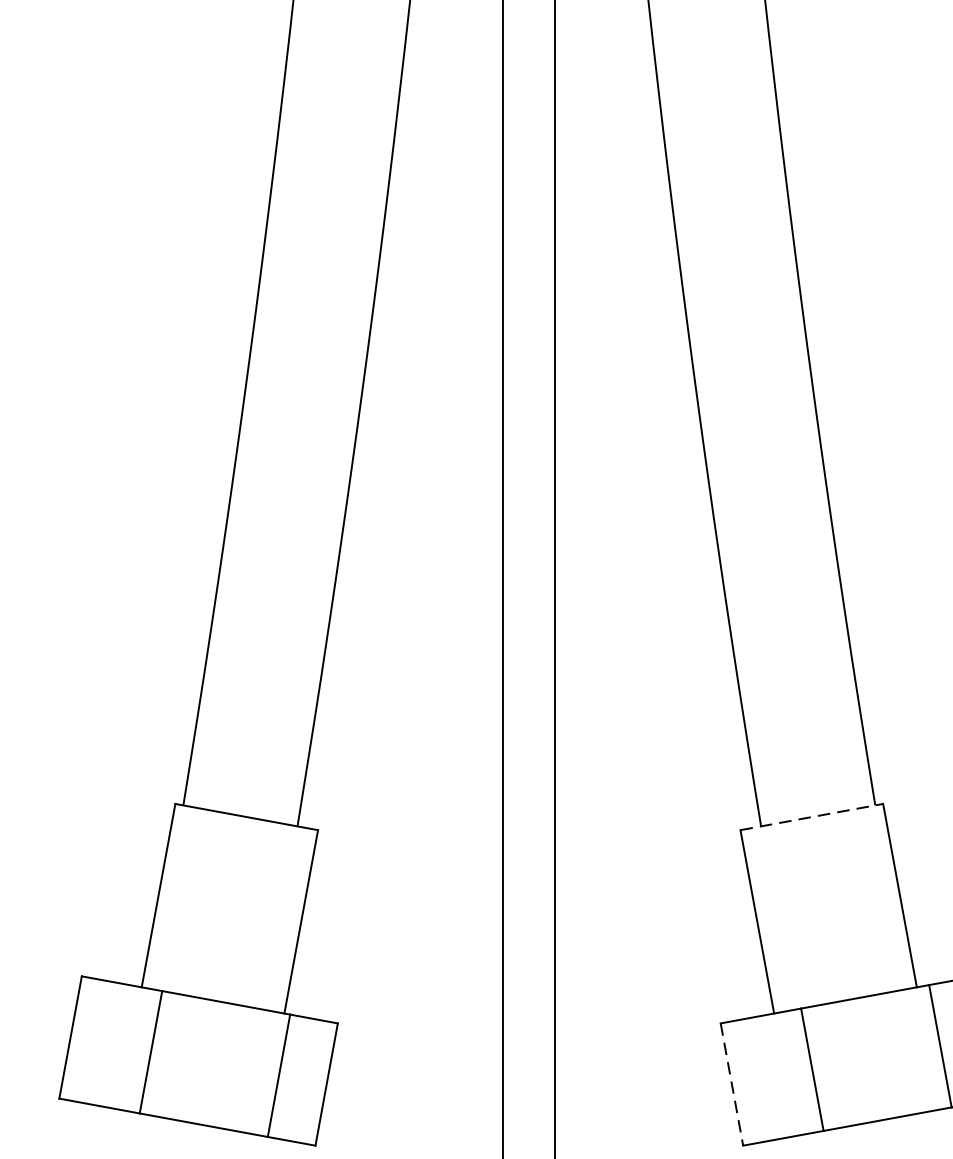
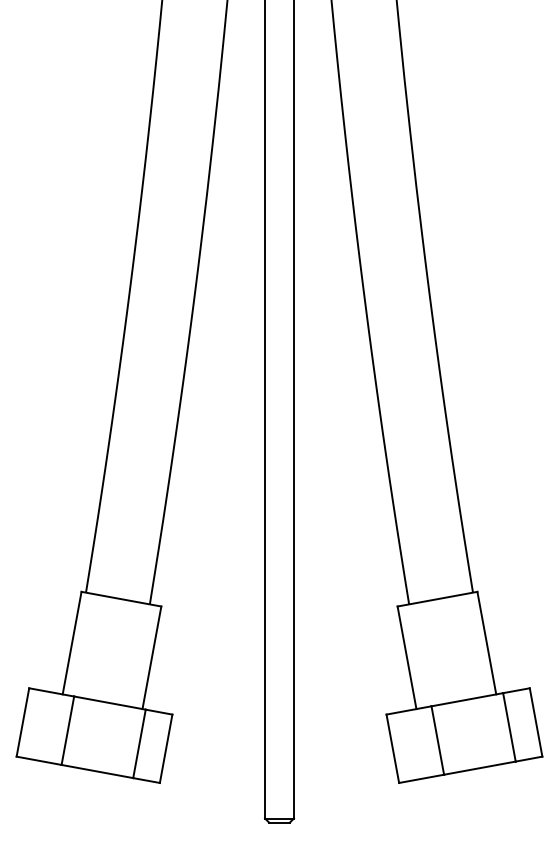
line: (811, 817) -> (437, 599), dashed -> solid
line: (731, 1084) -> (392, 748), dashed -> solid

